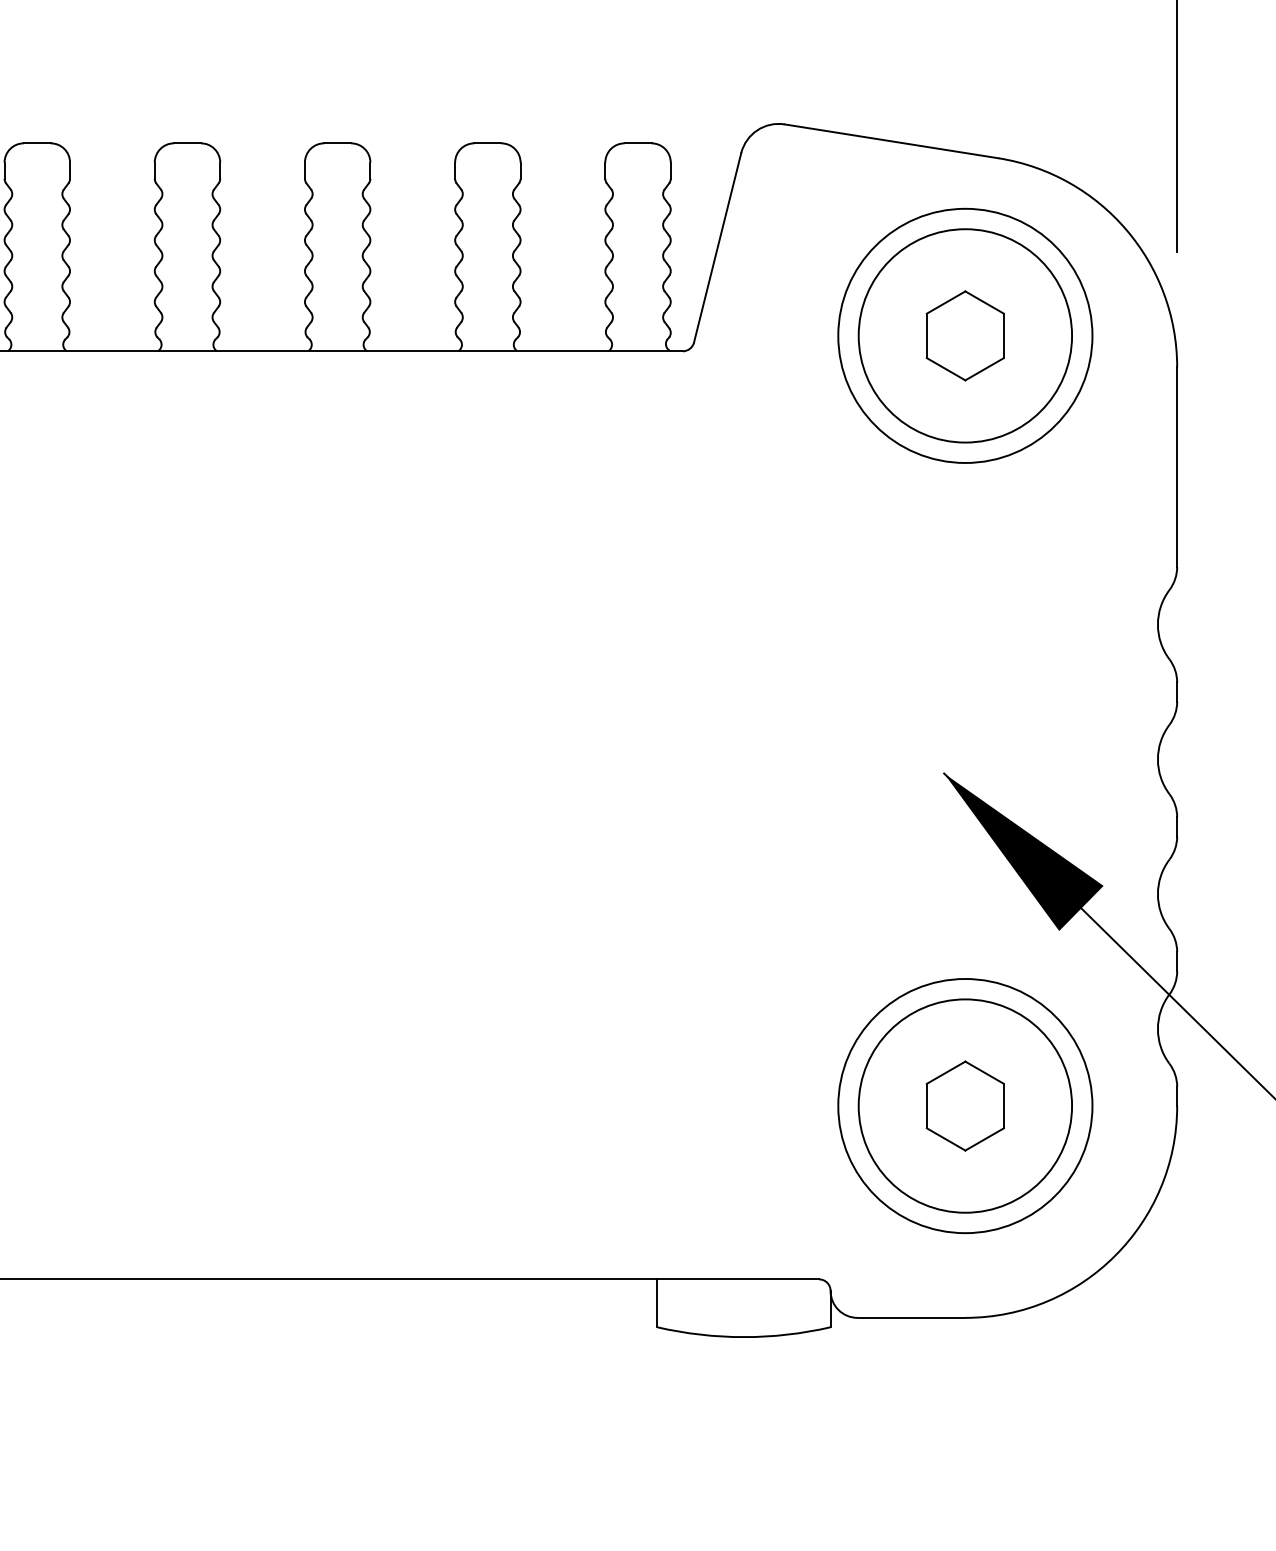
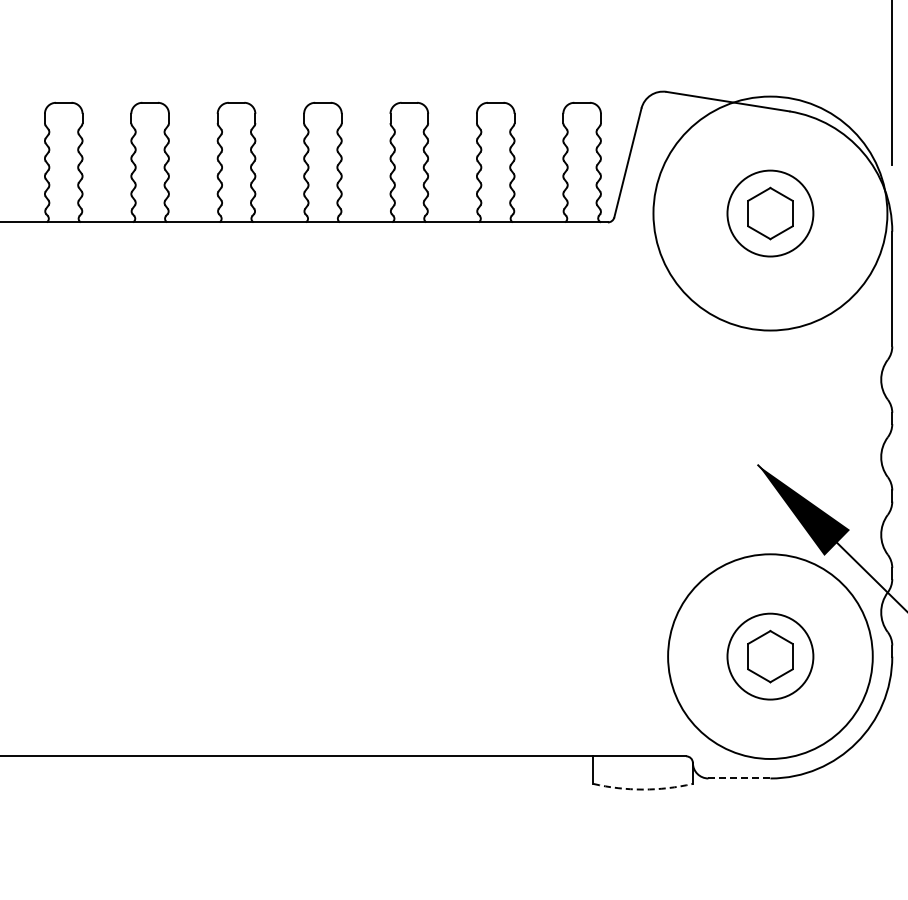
circle: (965, 335) -> (770, 213), size x0.7
circle: (965, 335) -> (770, 213), size x1.6
circle: (965, 1105) -> (770, 656), size x0.7
circle: (965, 1105) -> (770, 656), size x1.4
line: (911, 1317) -> (739, 778), solid -> dashed
arc: (744, 1337) -> (643, 789), solid -> dashed

